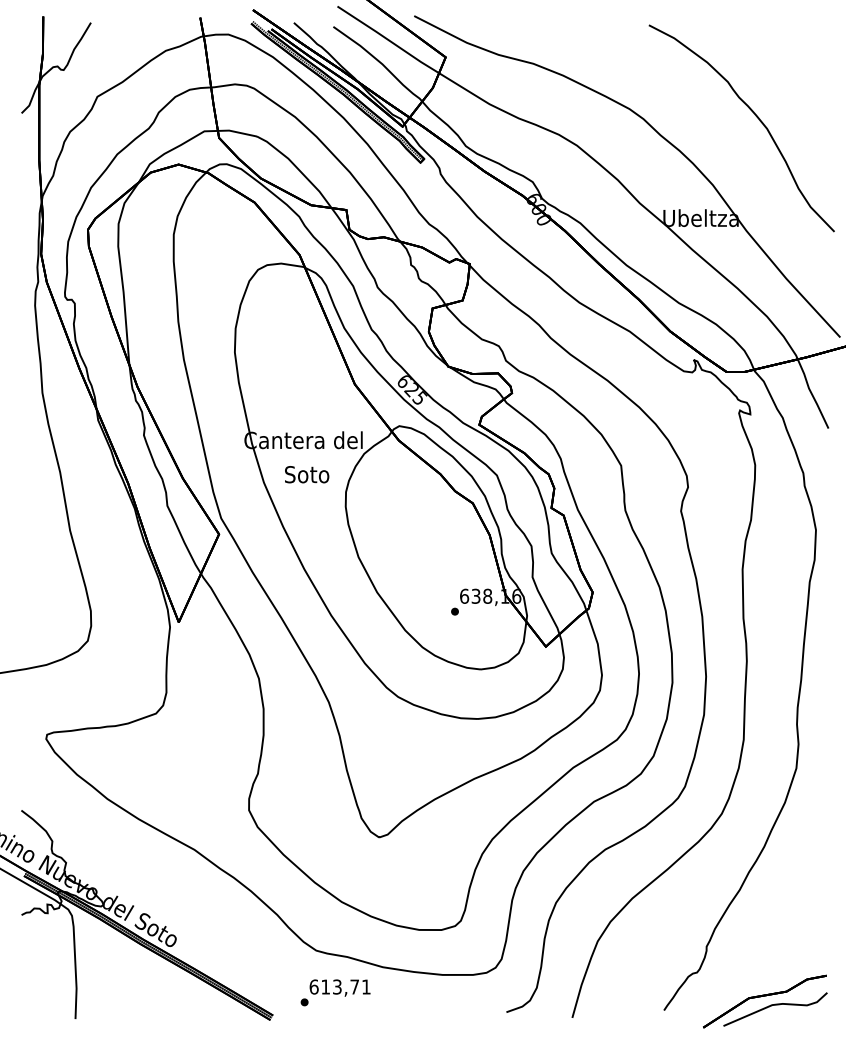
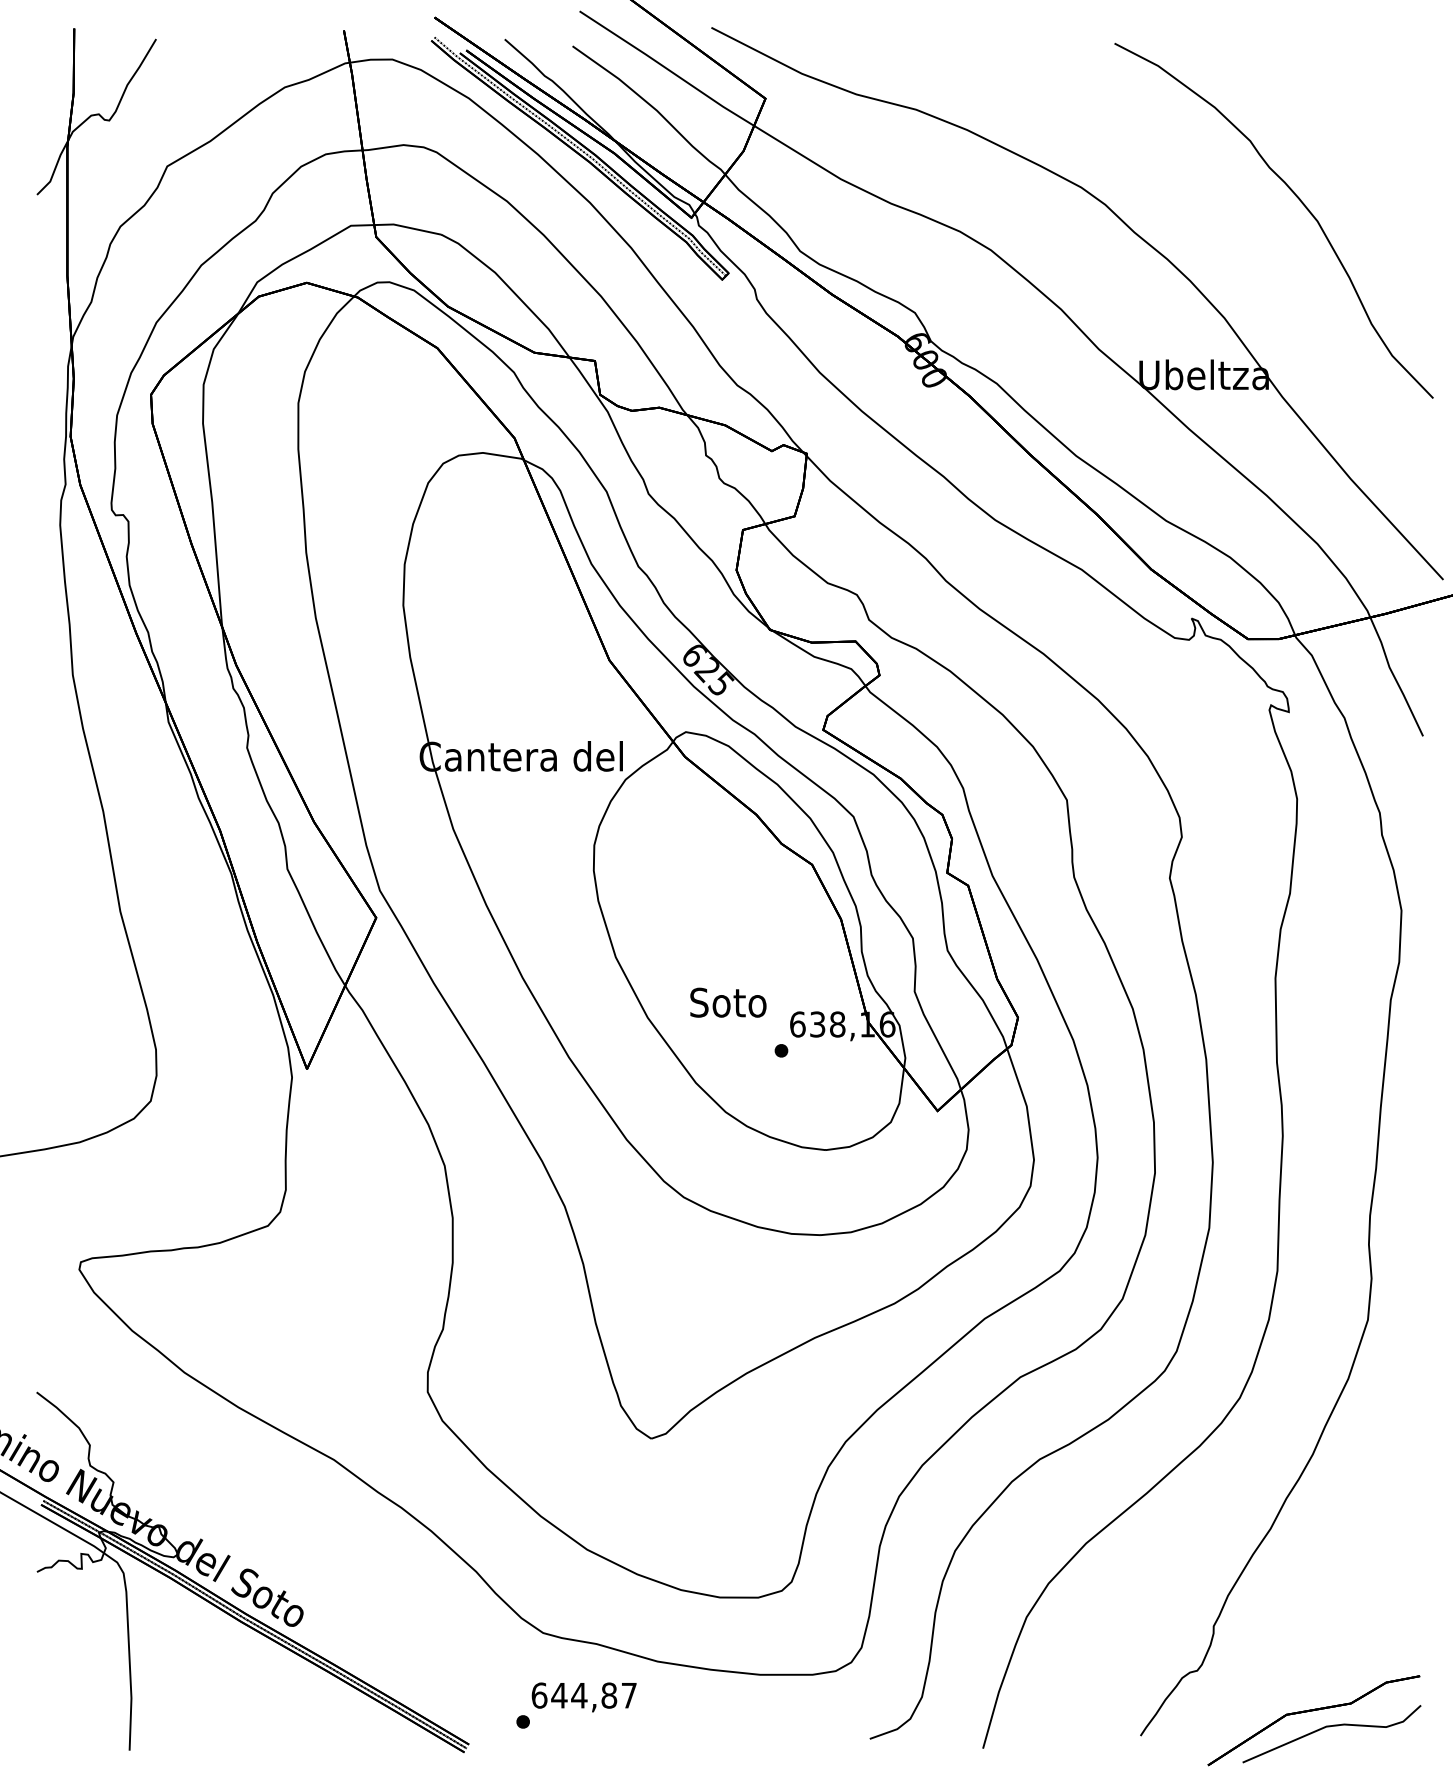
text: (307, 474) -> (729, 1002), moved
text: (345, 986) -> (593, 1694), 613,71 -> 644,87

